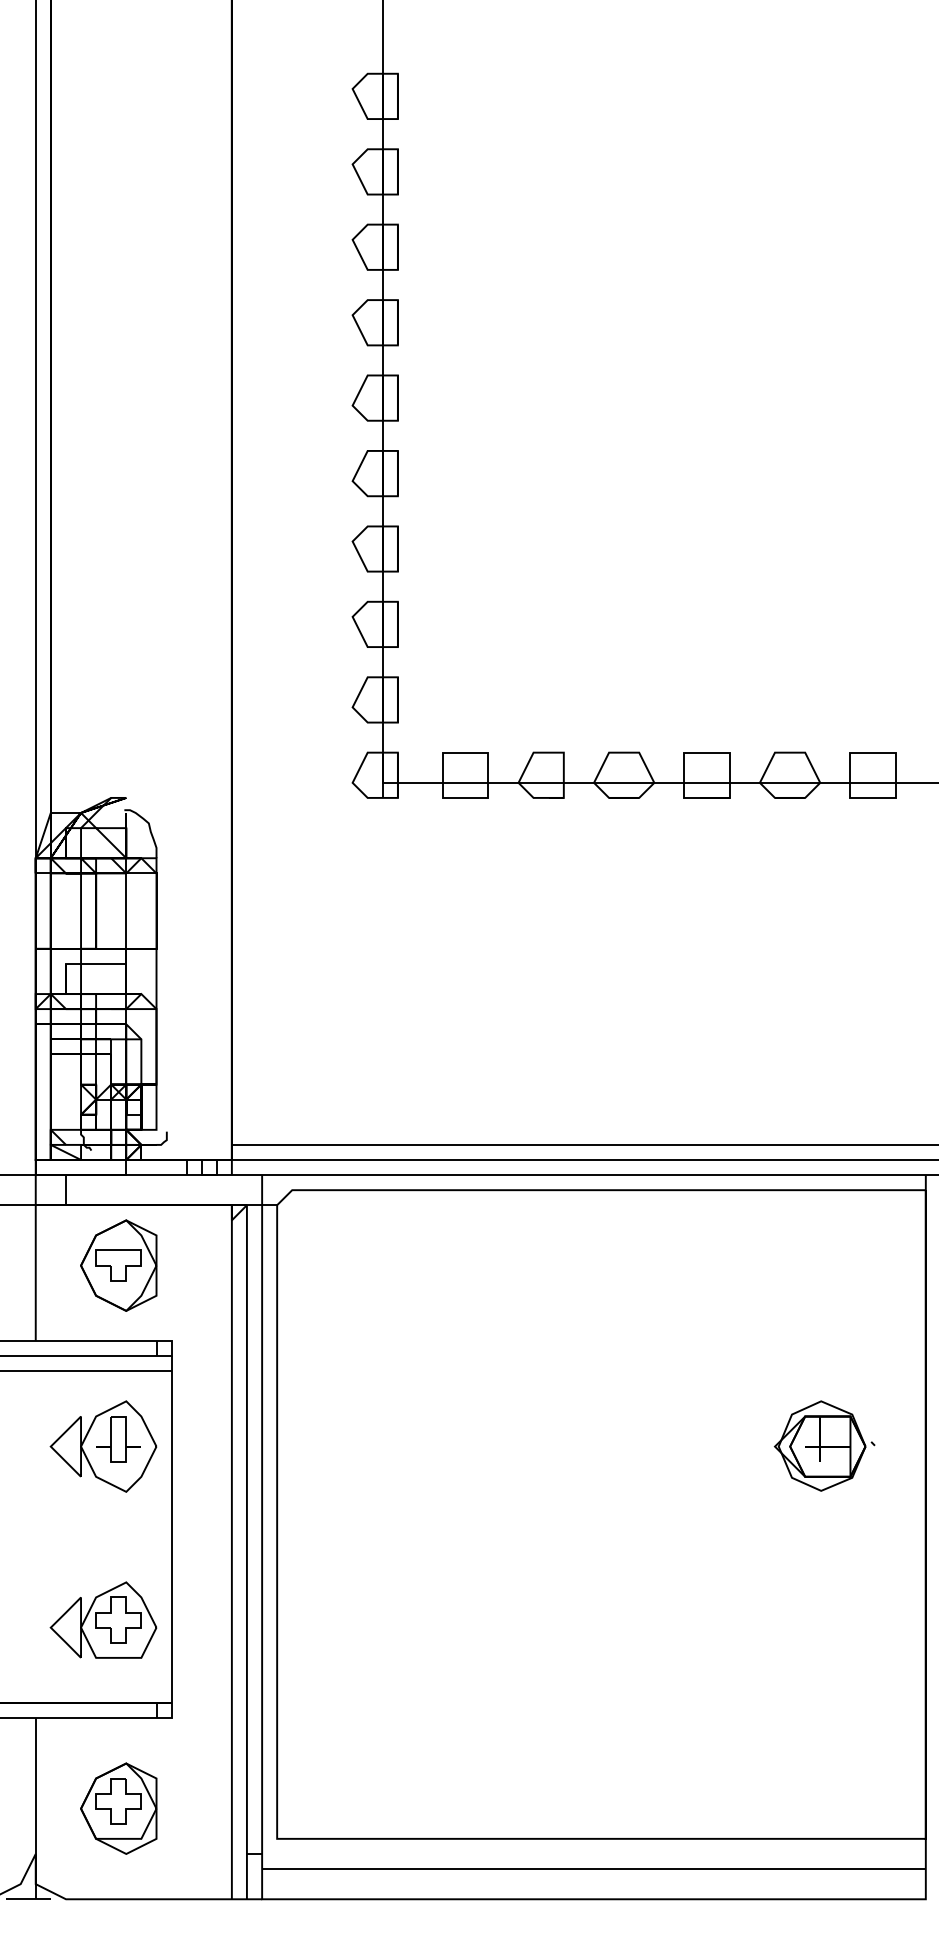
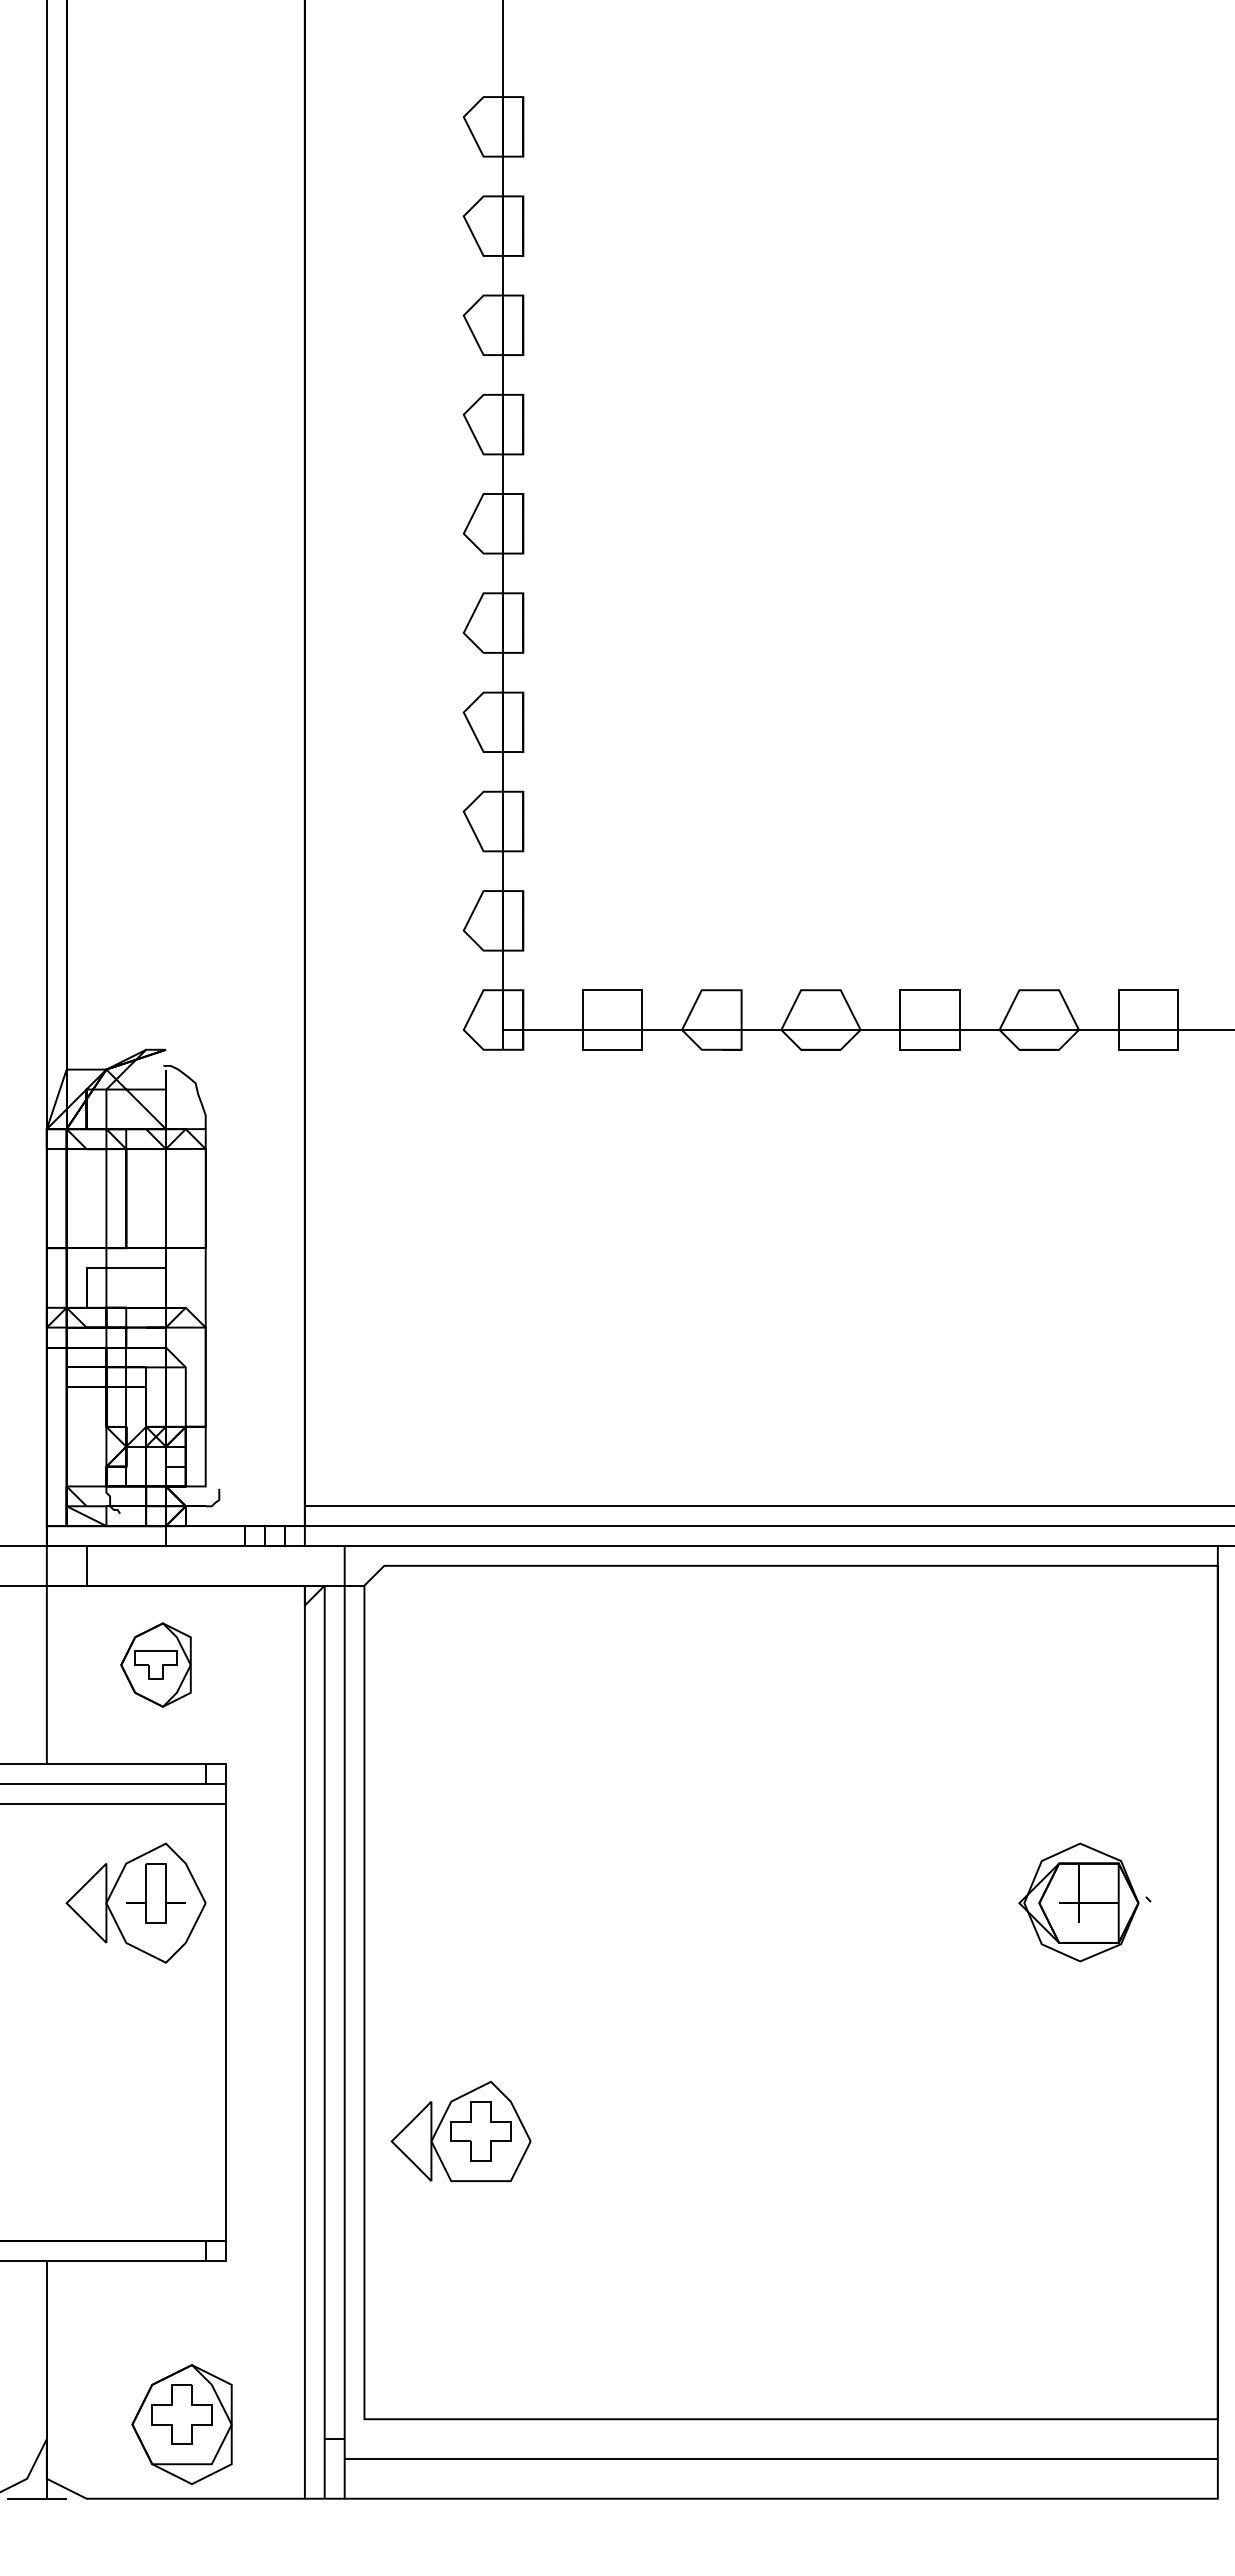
part: (118, 1265) -> (155, 1664), size x0.7
part: (103, 1620) -> (460, 2131), moved
part: (118, 1808) -> (181, 2424), moved

